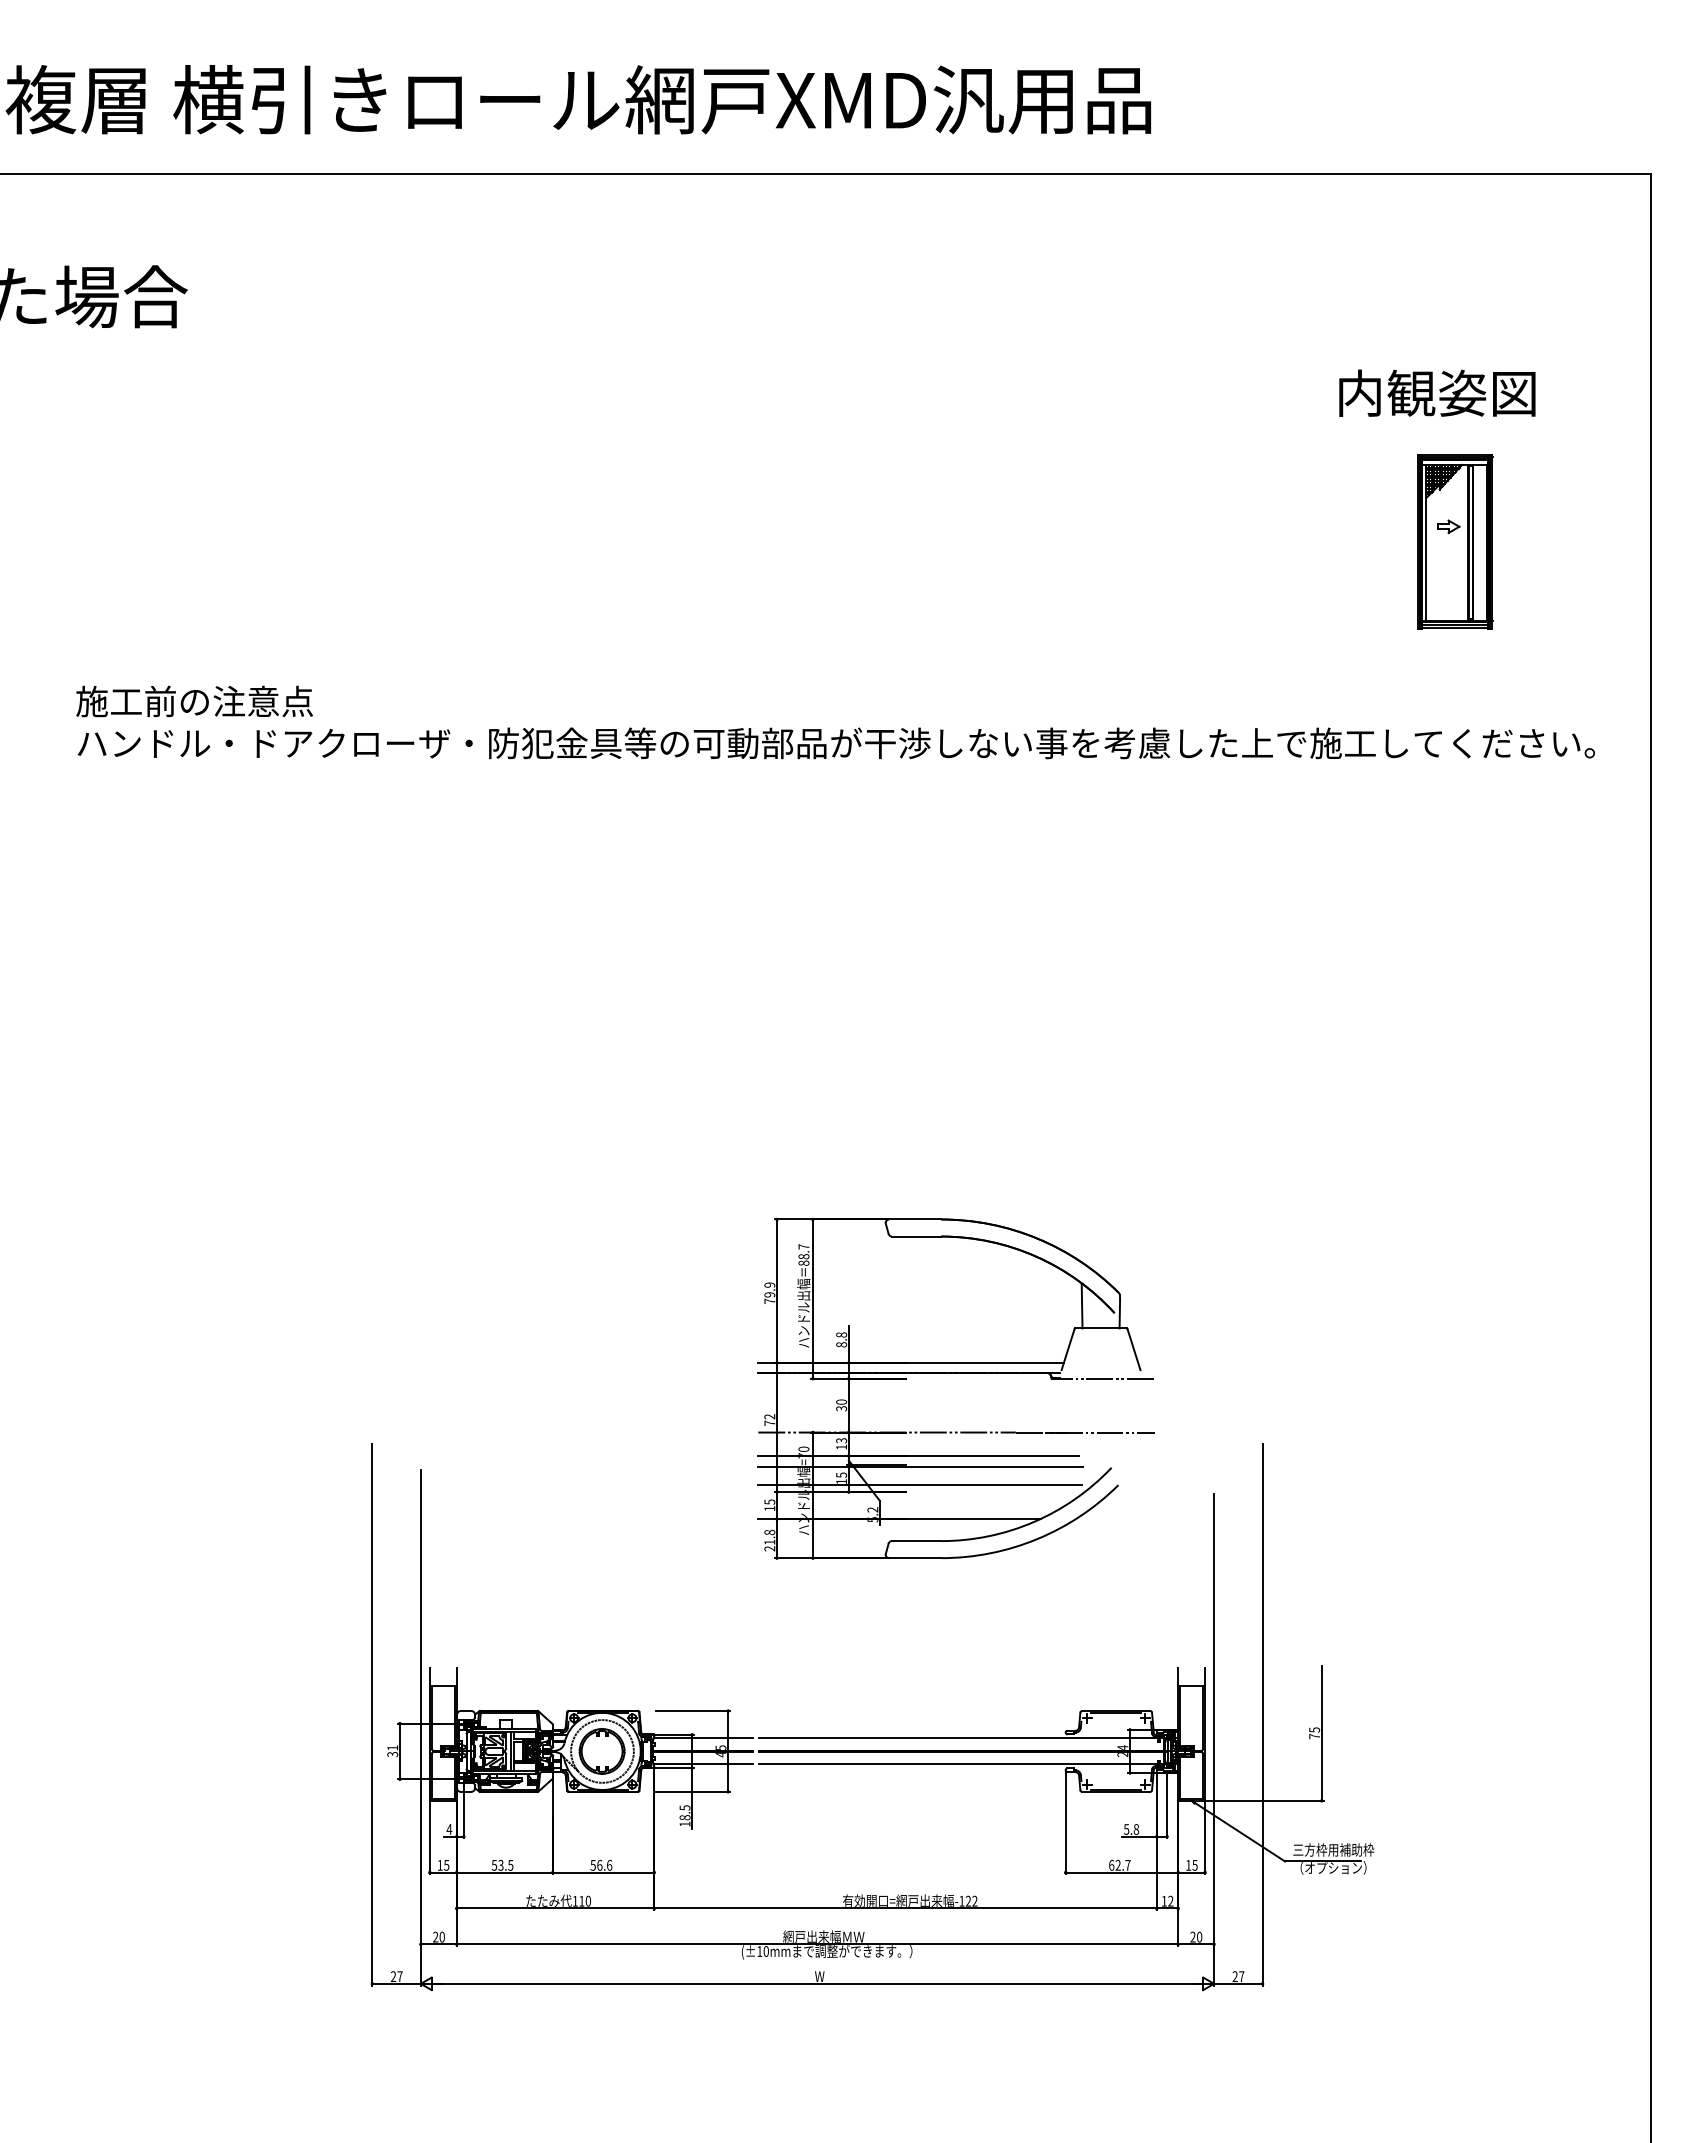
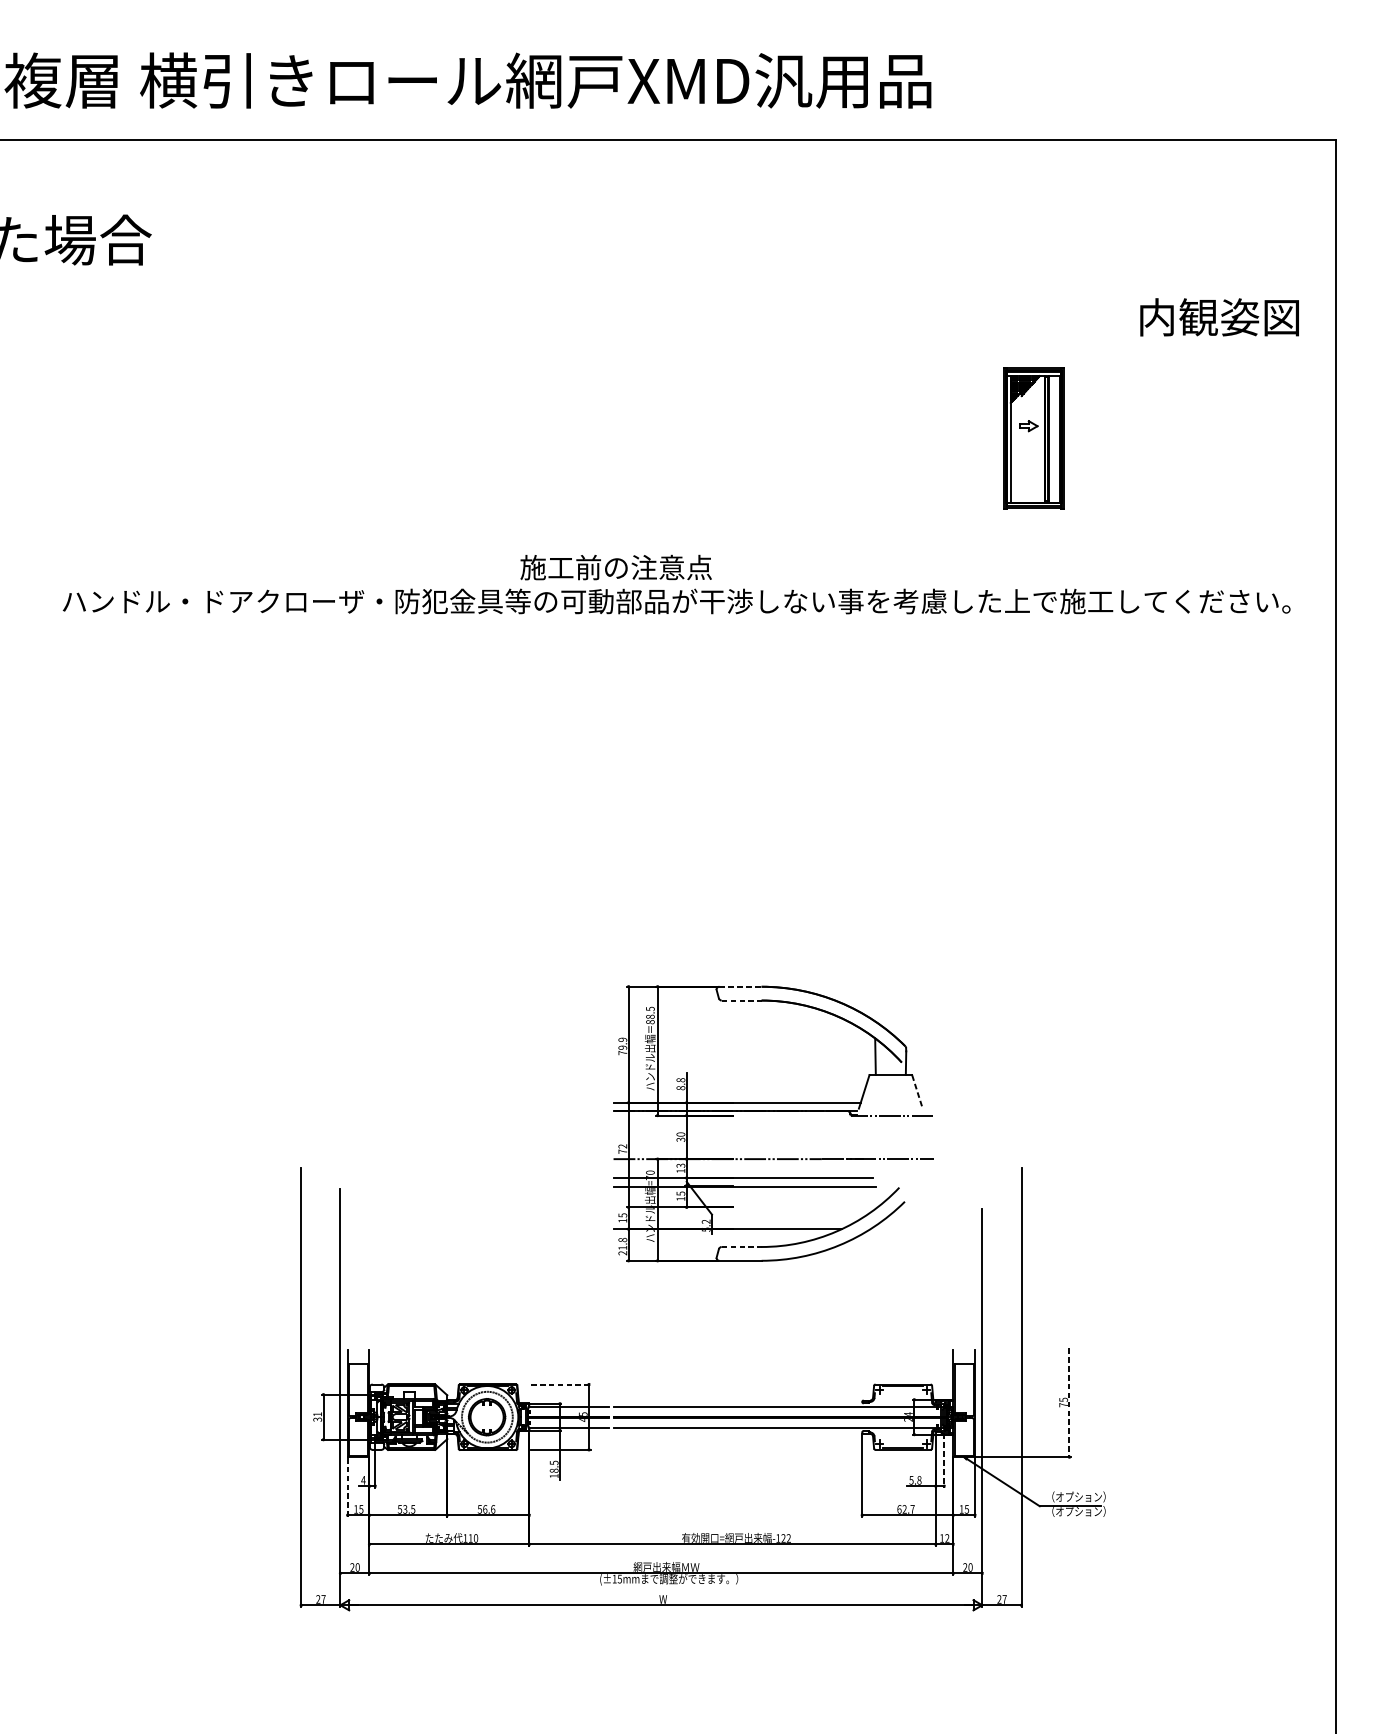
text: (1437, 392) -> (1219, 316), moved
part: (1455, 541) -> (1034, 438), moved
text: (194, 701) -> (616, 567), moved
line: (915, 1219) -> (740, 986), solid -> dashed
line: (916, 1236) -> (741, 1000), solid -> dashed
text: (803, 1246) -> (650, 1008), 88.7 -> 88.5
line: (1133, 1349) -> (917, 1091), solid -> dashed
line: (920, 1485) -> (744, 1202), removed
line: (916, 1541) -> (741, 1247), solid -> dashed
line: (693, 1711) -> (561, 1384), solid -> dashed
line: (1321, 1733) -> (1069, 1402), solid -> dashed
line: (1167, 1805) -> (944, 1460), solid -> dashed
line: (429, 1838) -> (347, 1487), solid -> dashed
text: (1333, 1849) -> (1078, 1496), 三方枠用補助枠 -> （オプション）
text: (765, 1951) -> (619, 1579), (±10mm -> (±15mm

